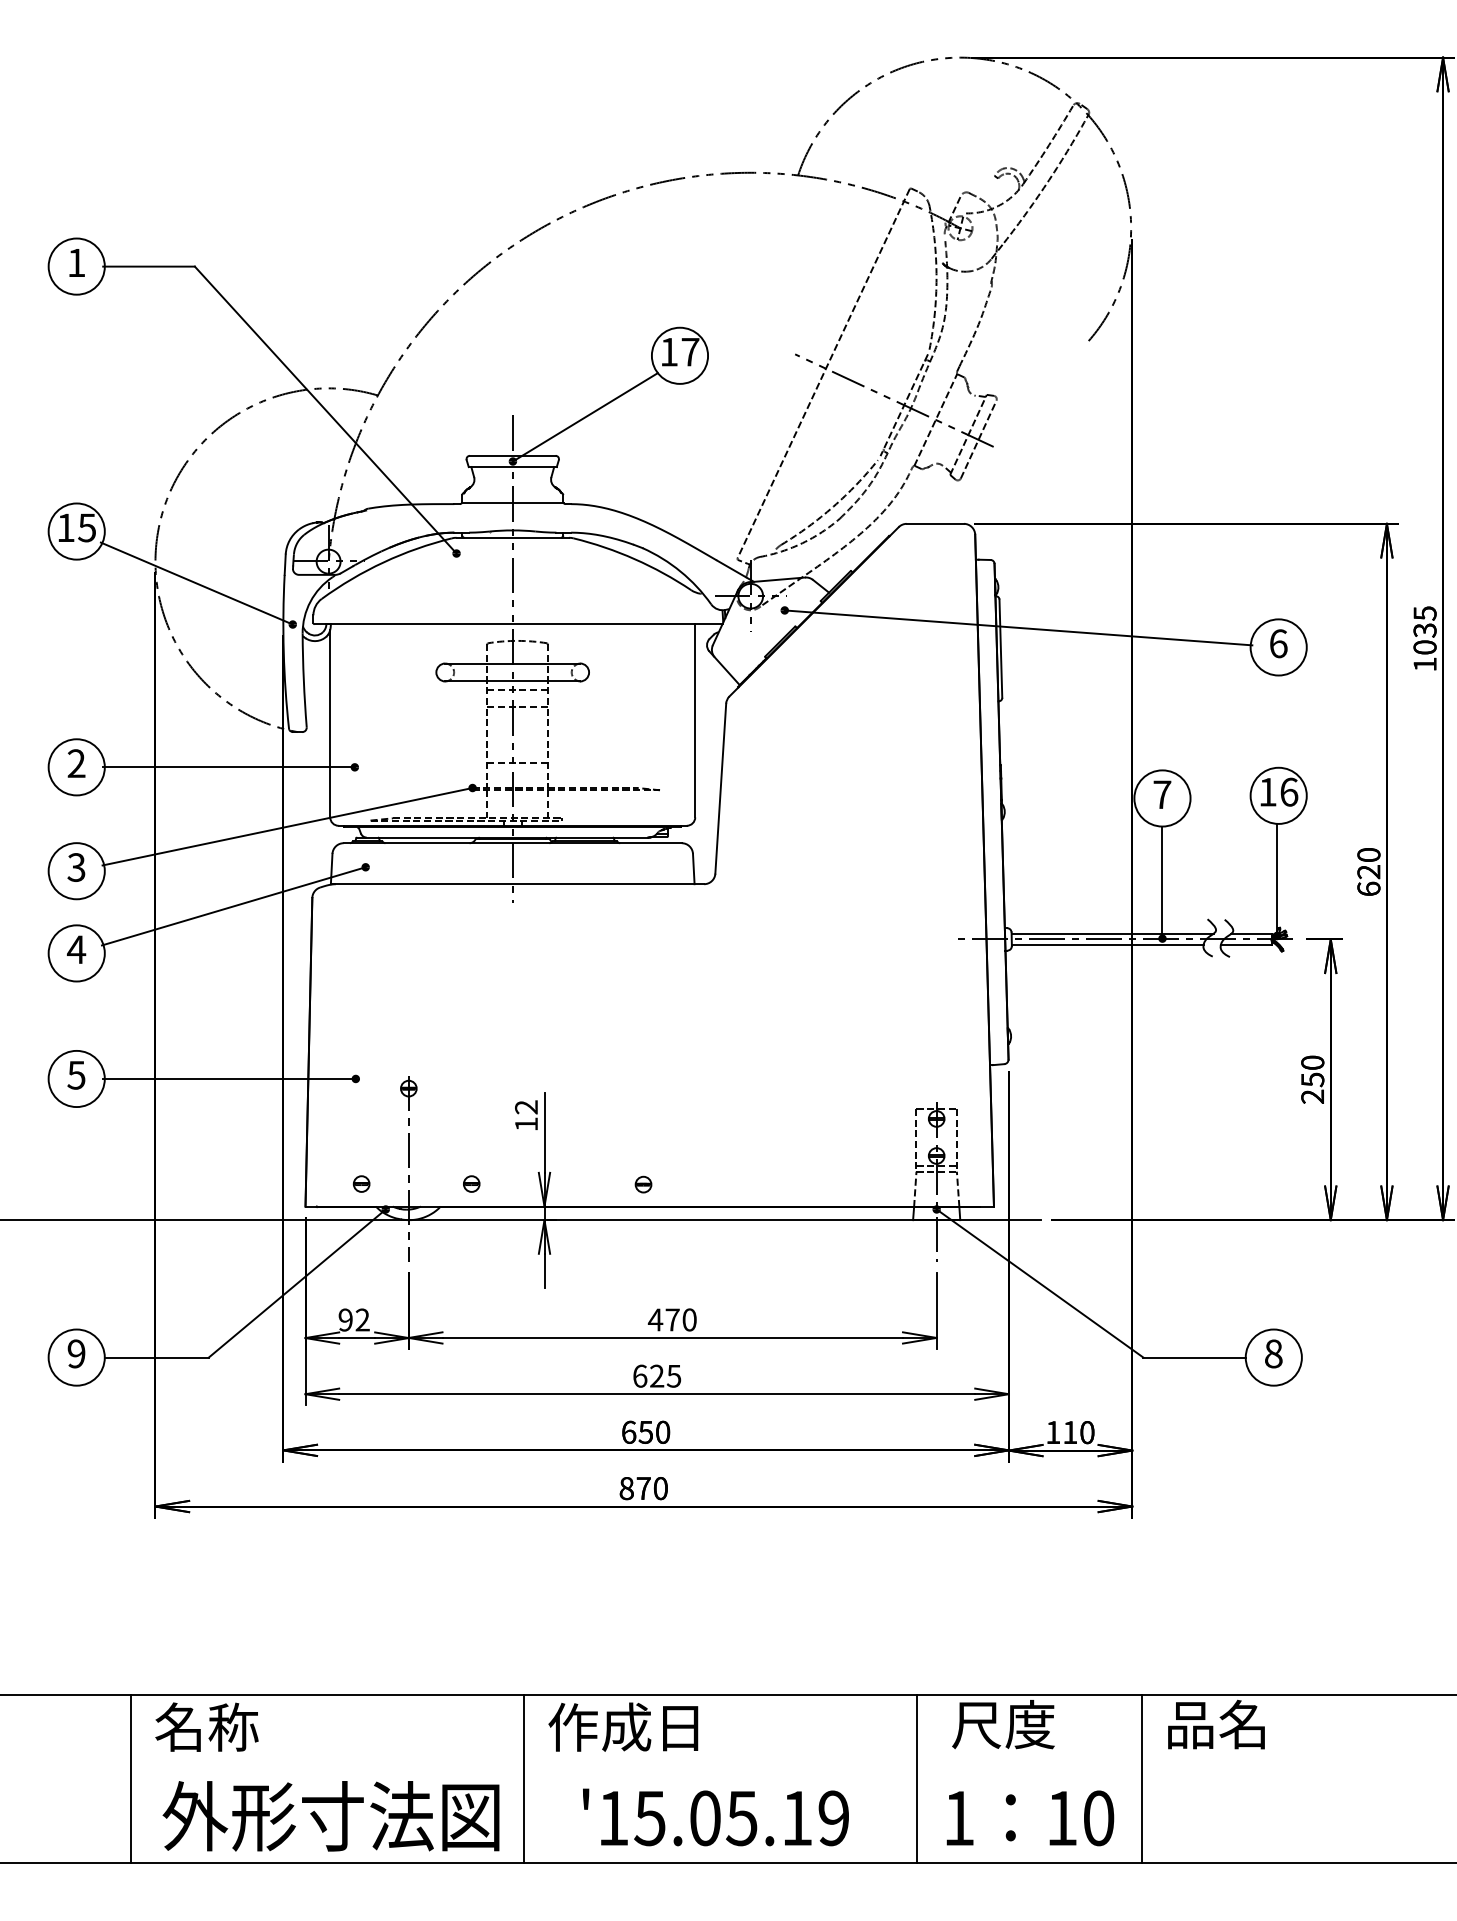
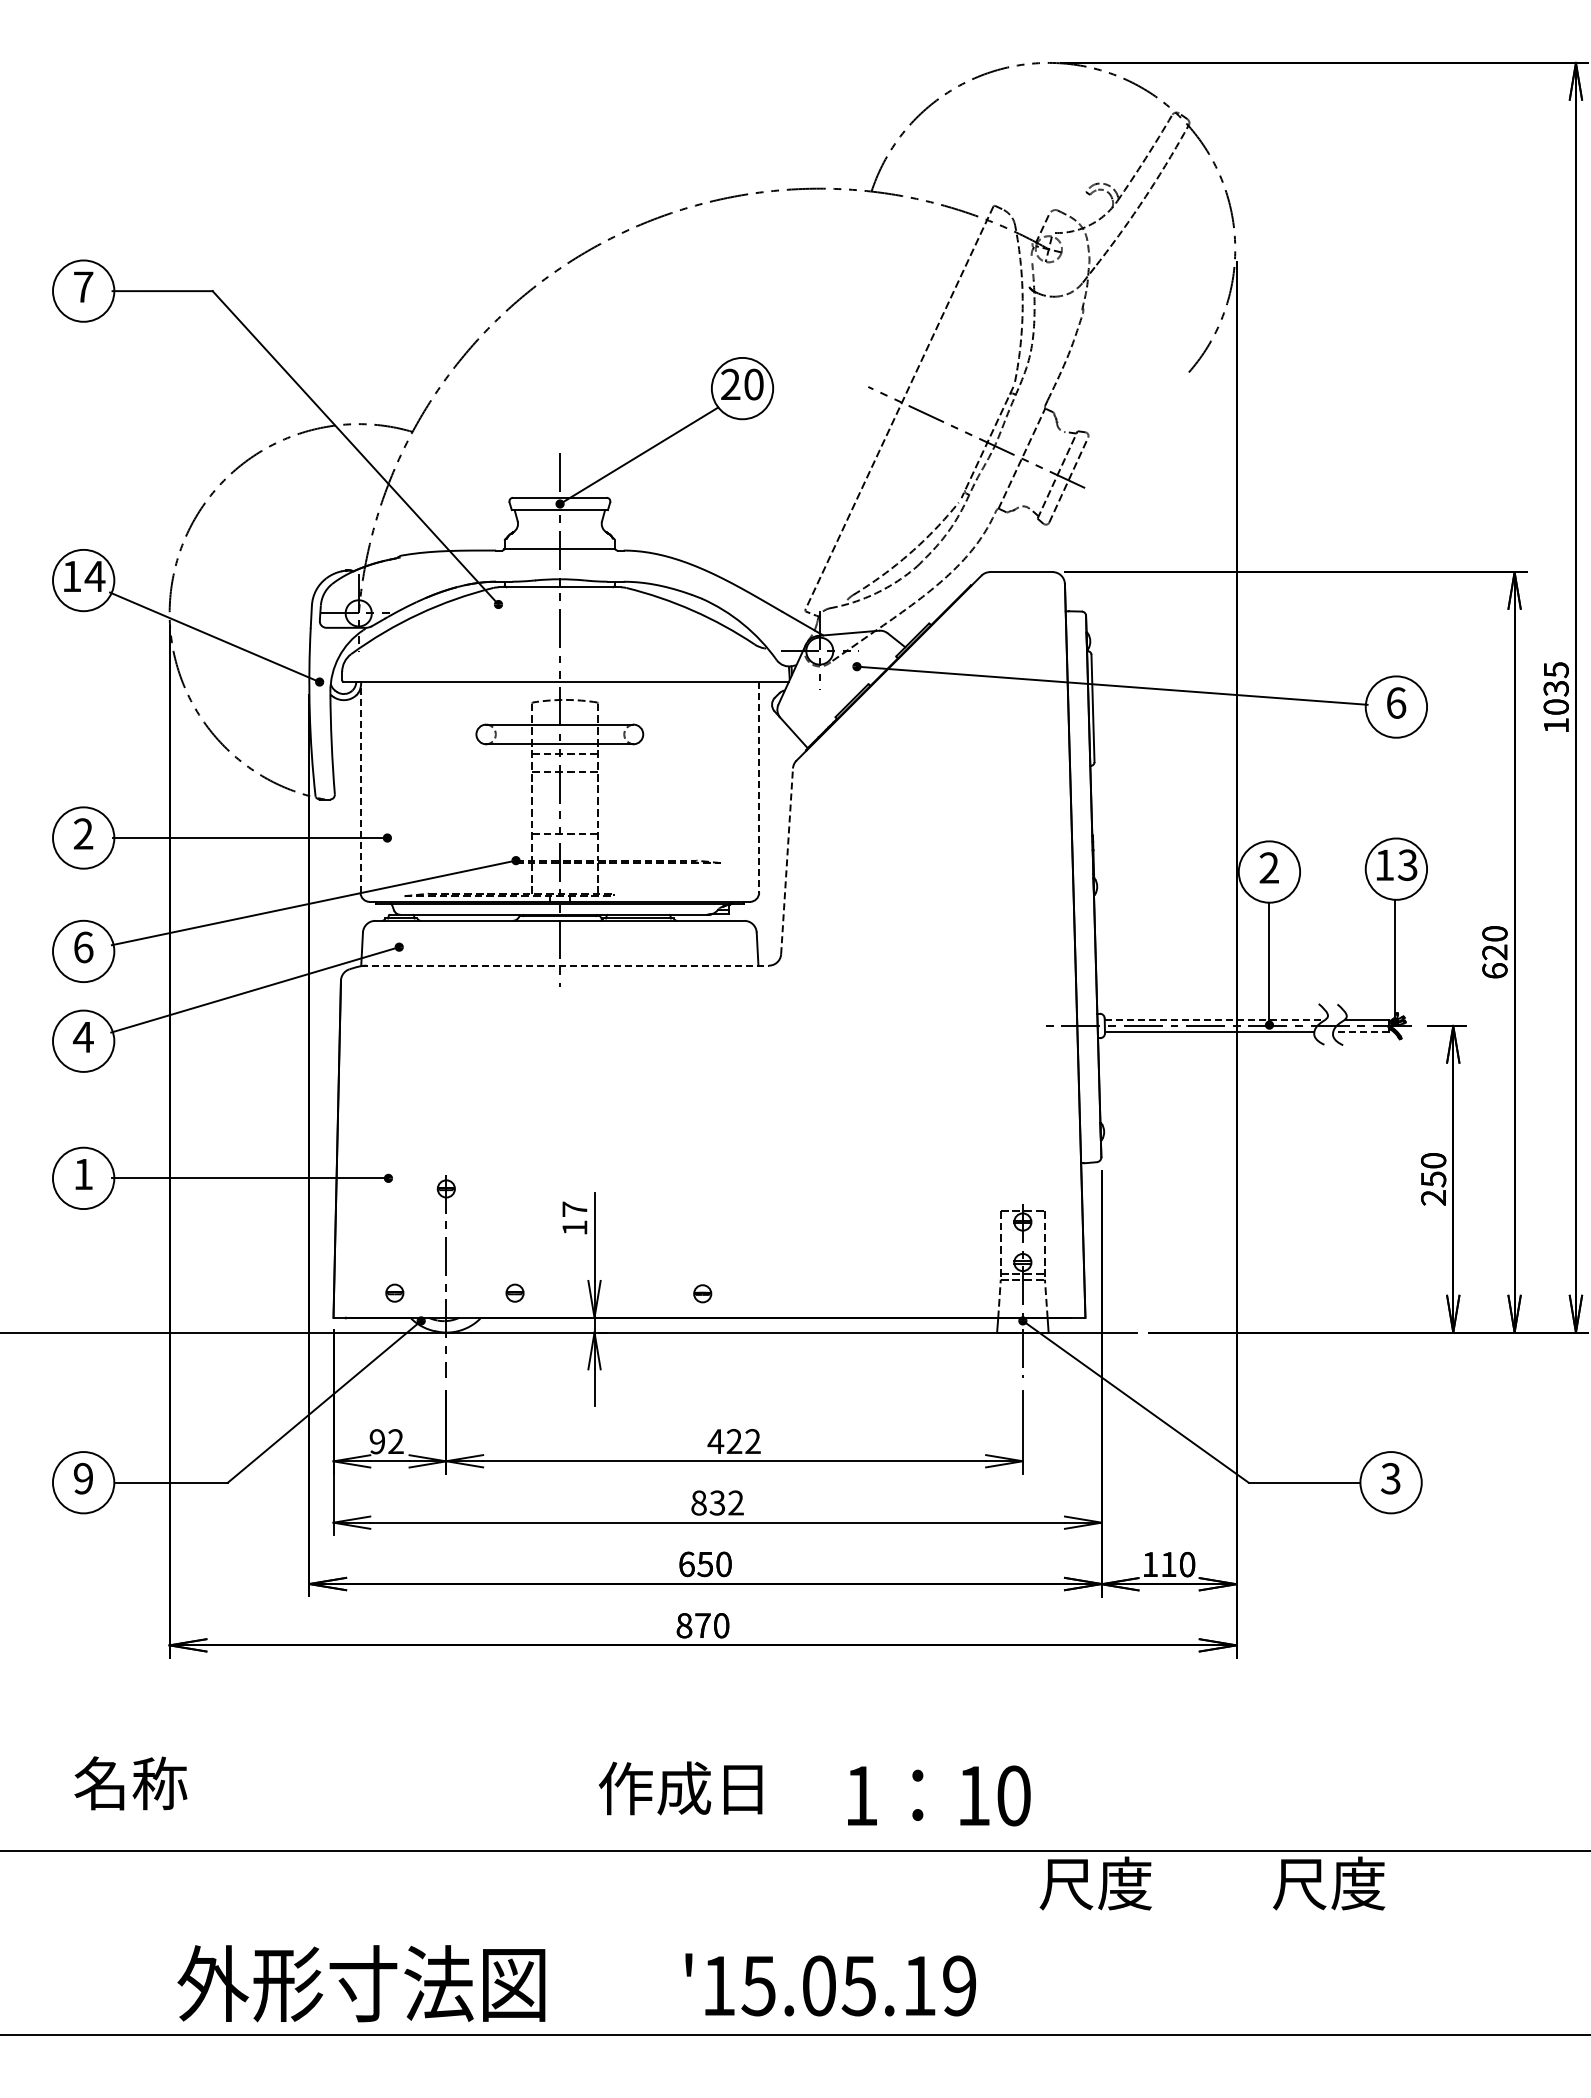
text: (76, 262) -> (83, 286), 1 -> 7
text: (679, 352) -> (742, 384), 17 -> 20
text: (86, 527) -> (94, 576), 15 -> 14
line: (695, 721) -> (759, 787), solid -> dashed
line: (330, 723) -> (360, 790), solid -> dashed
line: (721, 787) -> (787, 860), solid -> dashed
text: (1288, 791) -> (1407, 864), 16 -> 13
text: (1162, 794) -> (1269, 867), 7 -> 2
text: (76, 867) -> (83, 947), 3 -> 6
line: (517, 884) -> (565, 965), solid -> dashed
line: (1113, 933) -> (1215, 1019), solid -> dashed
line: (1245, 945) -> (1360, 1032), solid -> dashed
text: (75, 1075) -> (82, 1174), 5 -> 1
text: (526, 1107) -> (574, 1209), 12 -> 17
text: (680, 1319) -> (743, 1441), 470 -> 422
text: (1273, 1353) -> (1390, 1478), 8 -> 3
text: (657, 1375) -> (717, 1502), 625 -> 832
text: (1217, 1724) -> (1329, 1883), 品名 -> 尺度
text: (206, 1727) -> (130, 1783), moved
text: (623, 1727) -> (680, 1788), moved
line: (130, 1779) -> (142, 1943), removed
line: (523, 1779) -> (571, 1943), removed
line: (917, 1779) -> (1001, 1943), removed
line: (1141, 1779) -> (1246, 1943), removed
text: (715, 1817) -> (830, 1984), moved
text: (1030, 1817) -> (939, 1795), moved

